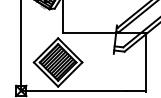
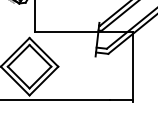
hatch: (57, 61) -> (28, 65), removed

